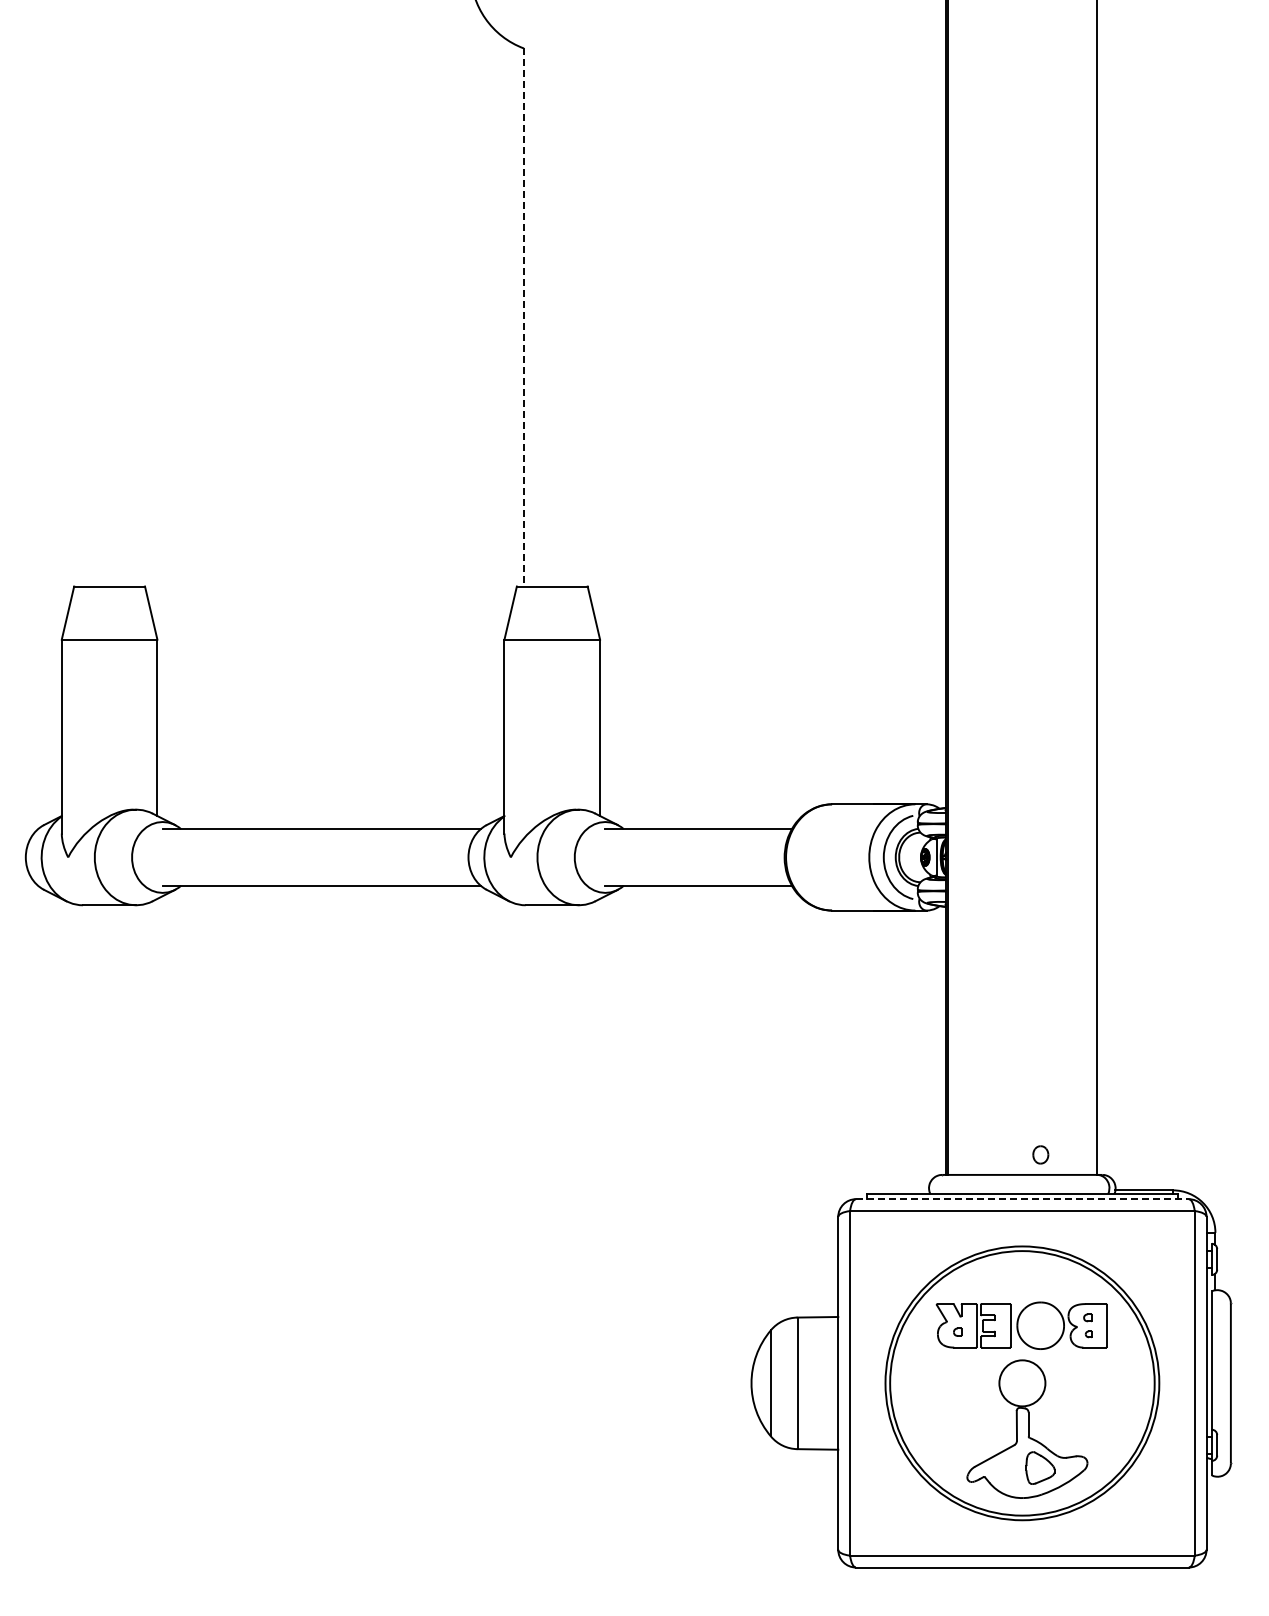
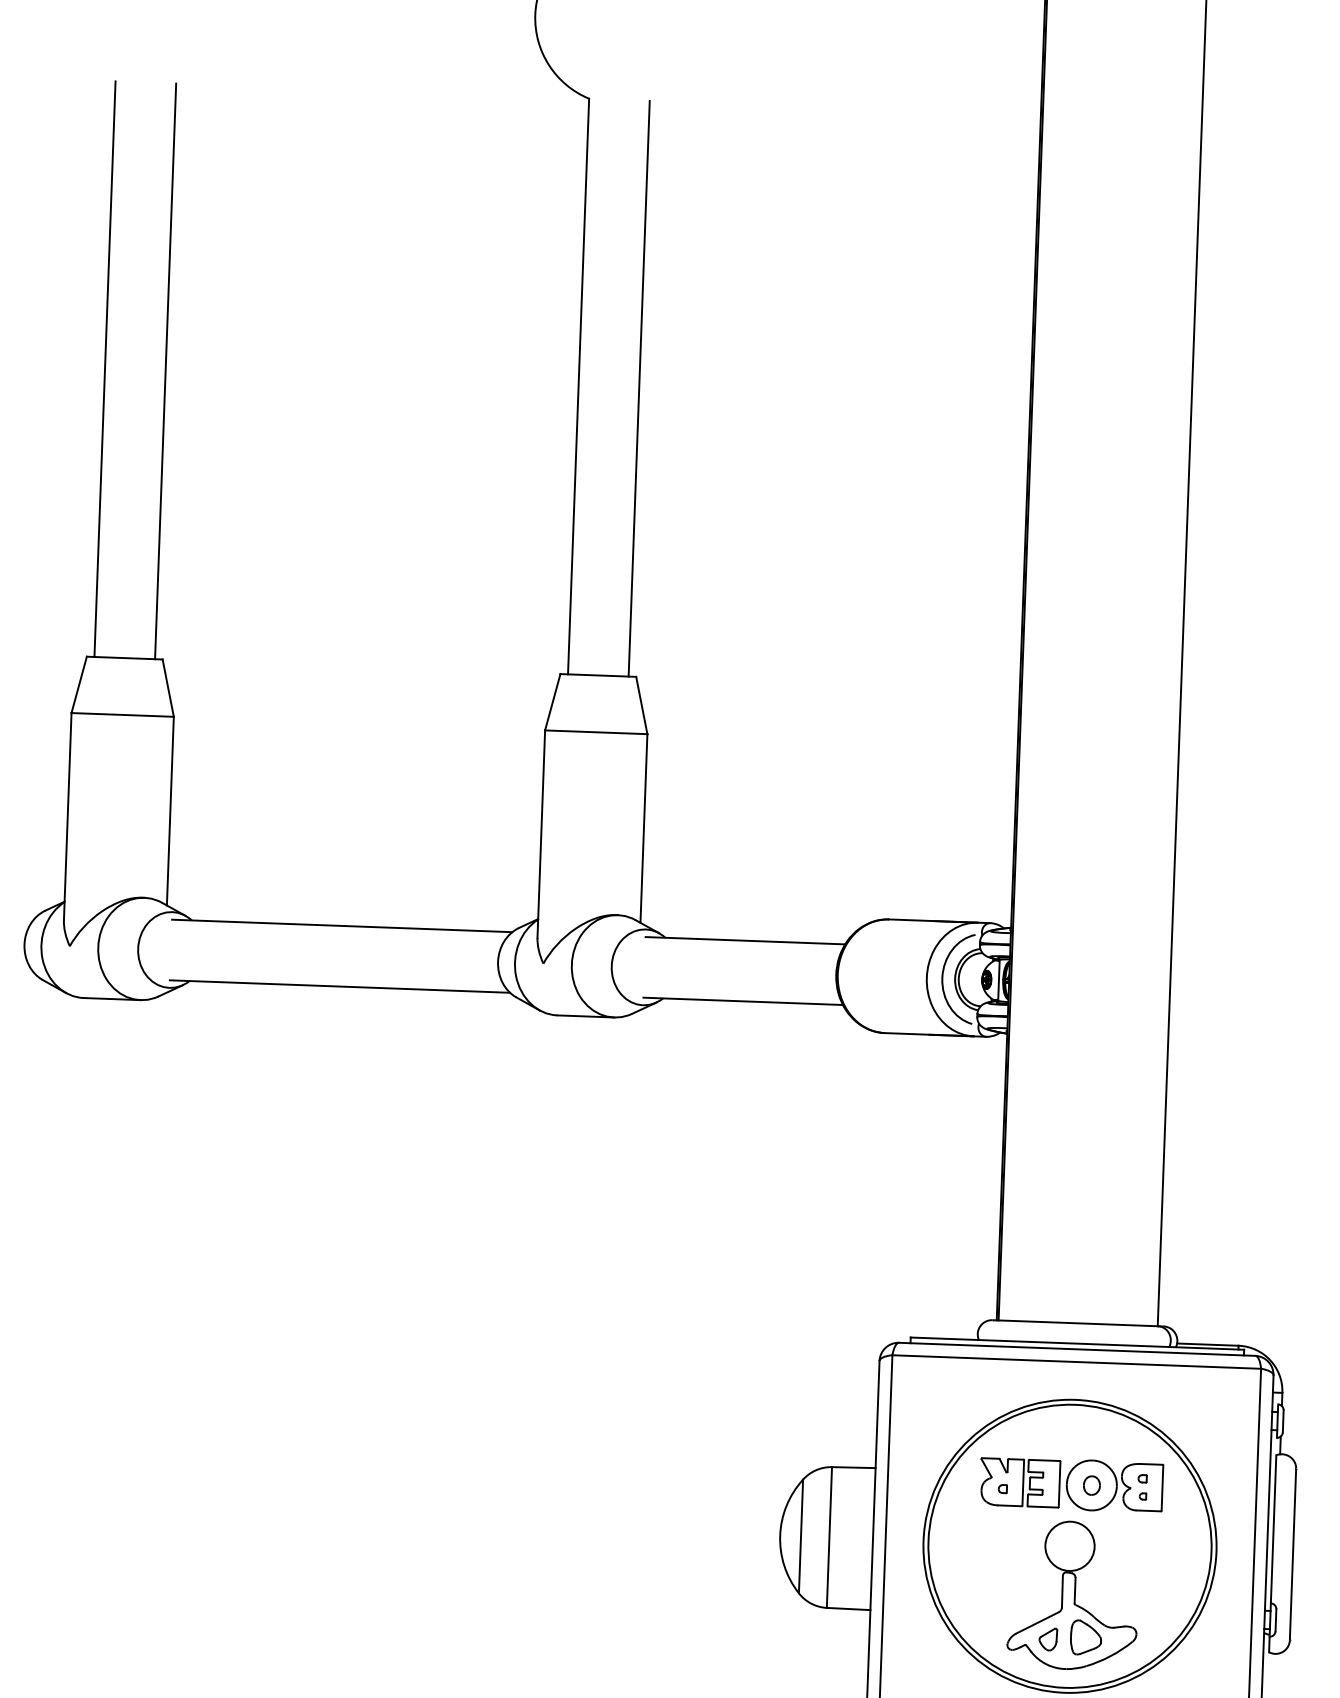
line: (81, 317) -> (105, 369), added
line: (137, 317) -> (165, 371), added
line: (580, 317) -> (639, 388), added
line: (523, 318) -> (578, 387), dashed -> solid
part: (1040, 1154) -> (1091, 1485), moved
line: (1022, 1199) -> (1077, 1349), dashed -> solid
part: (1005, 1470) -> (1048, 1638), added

